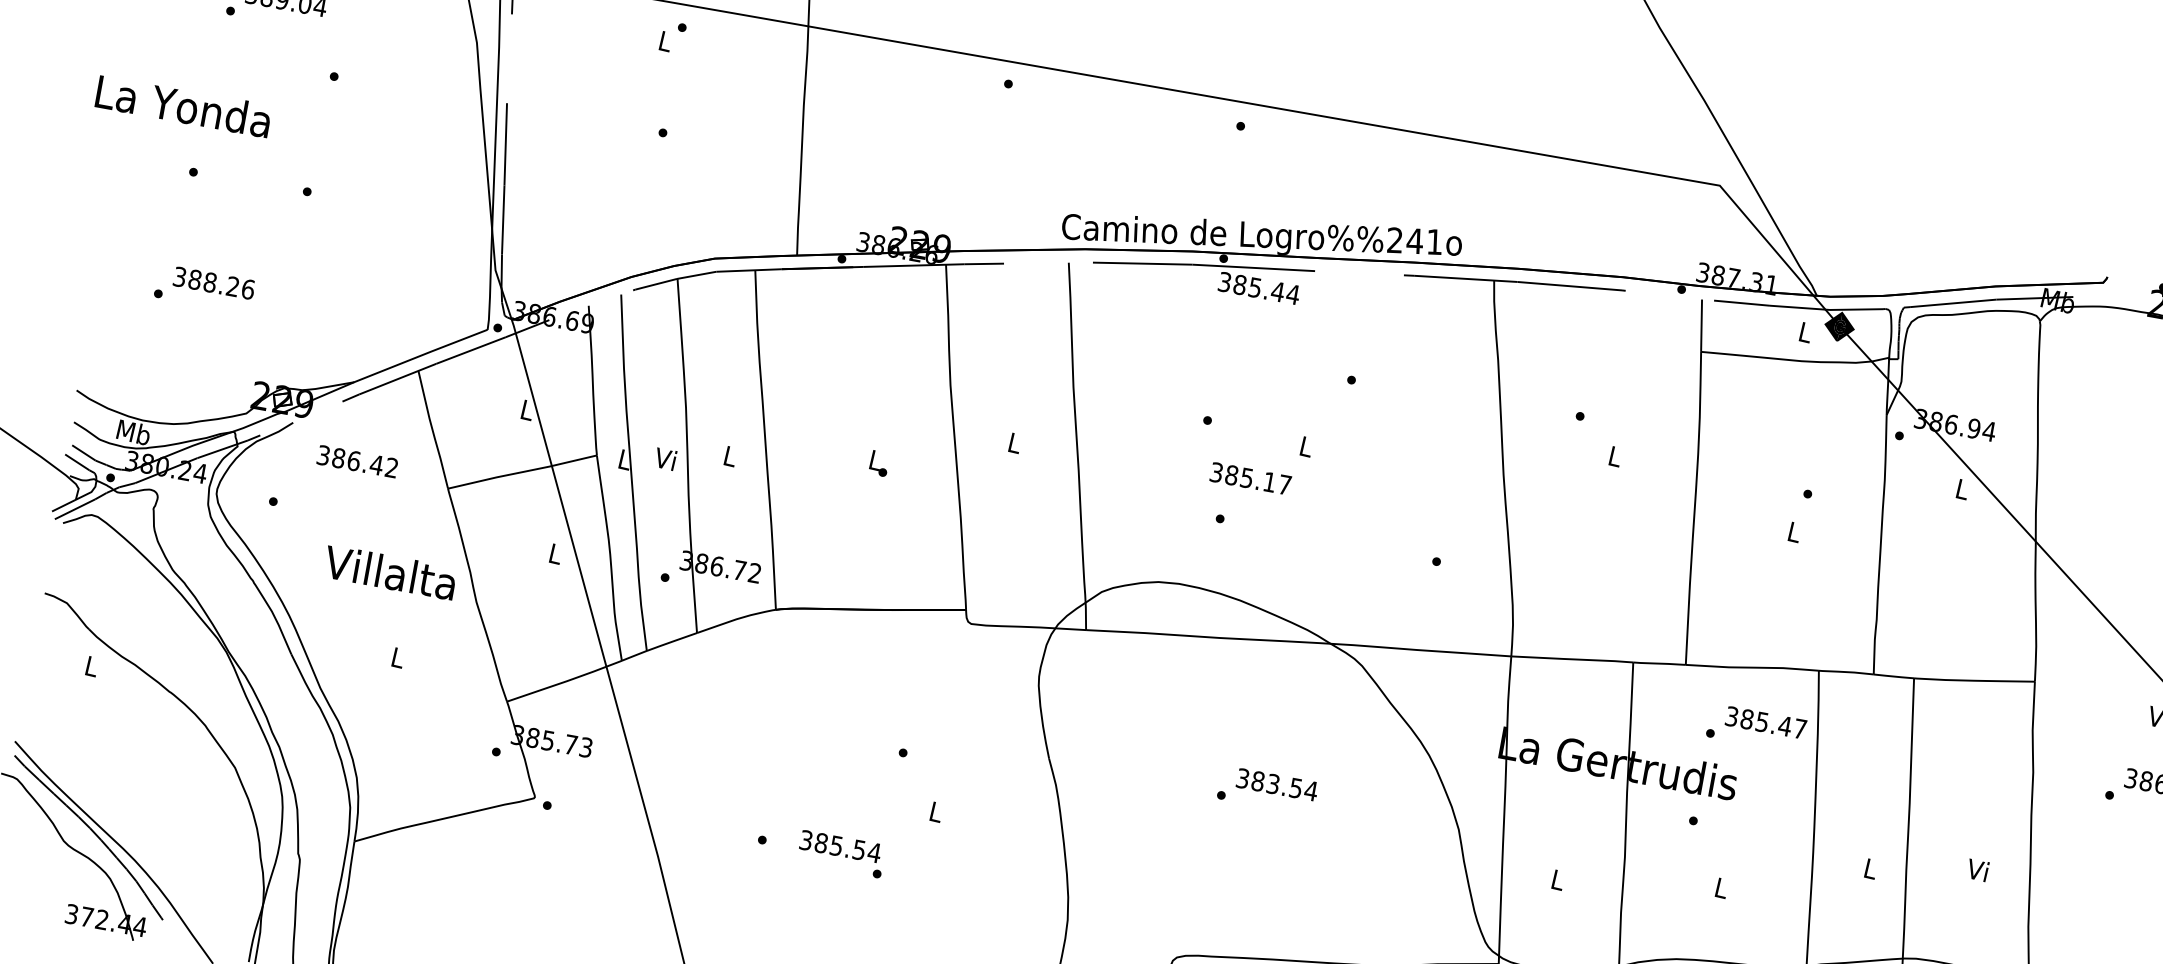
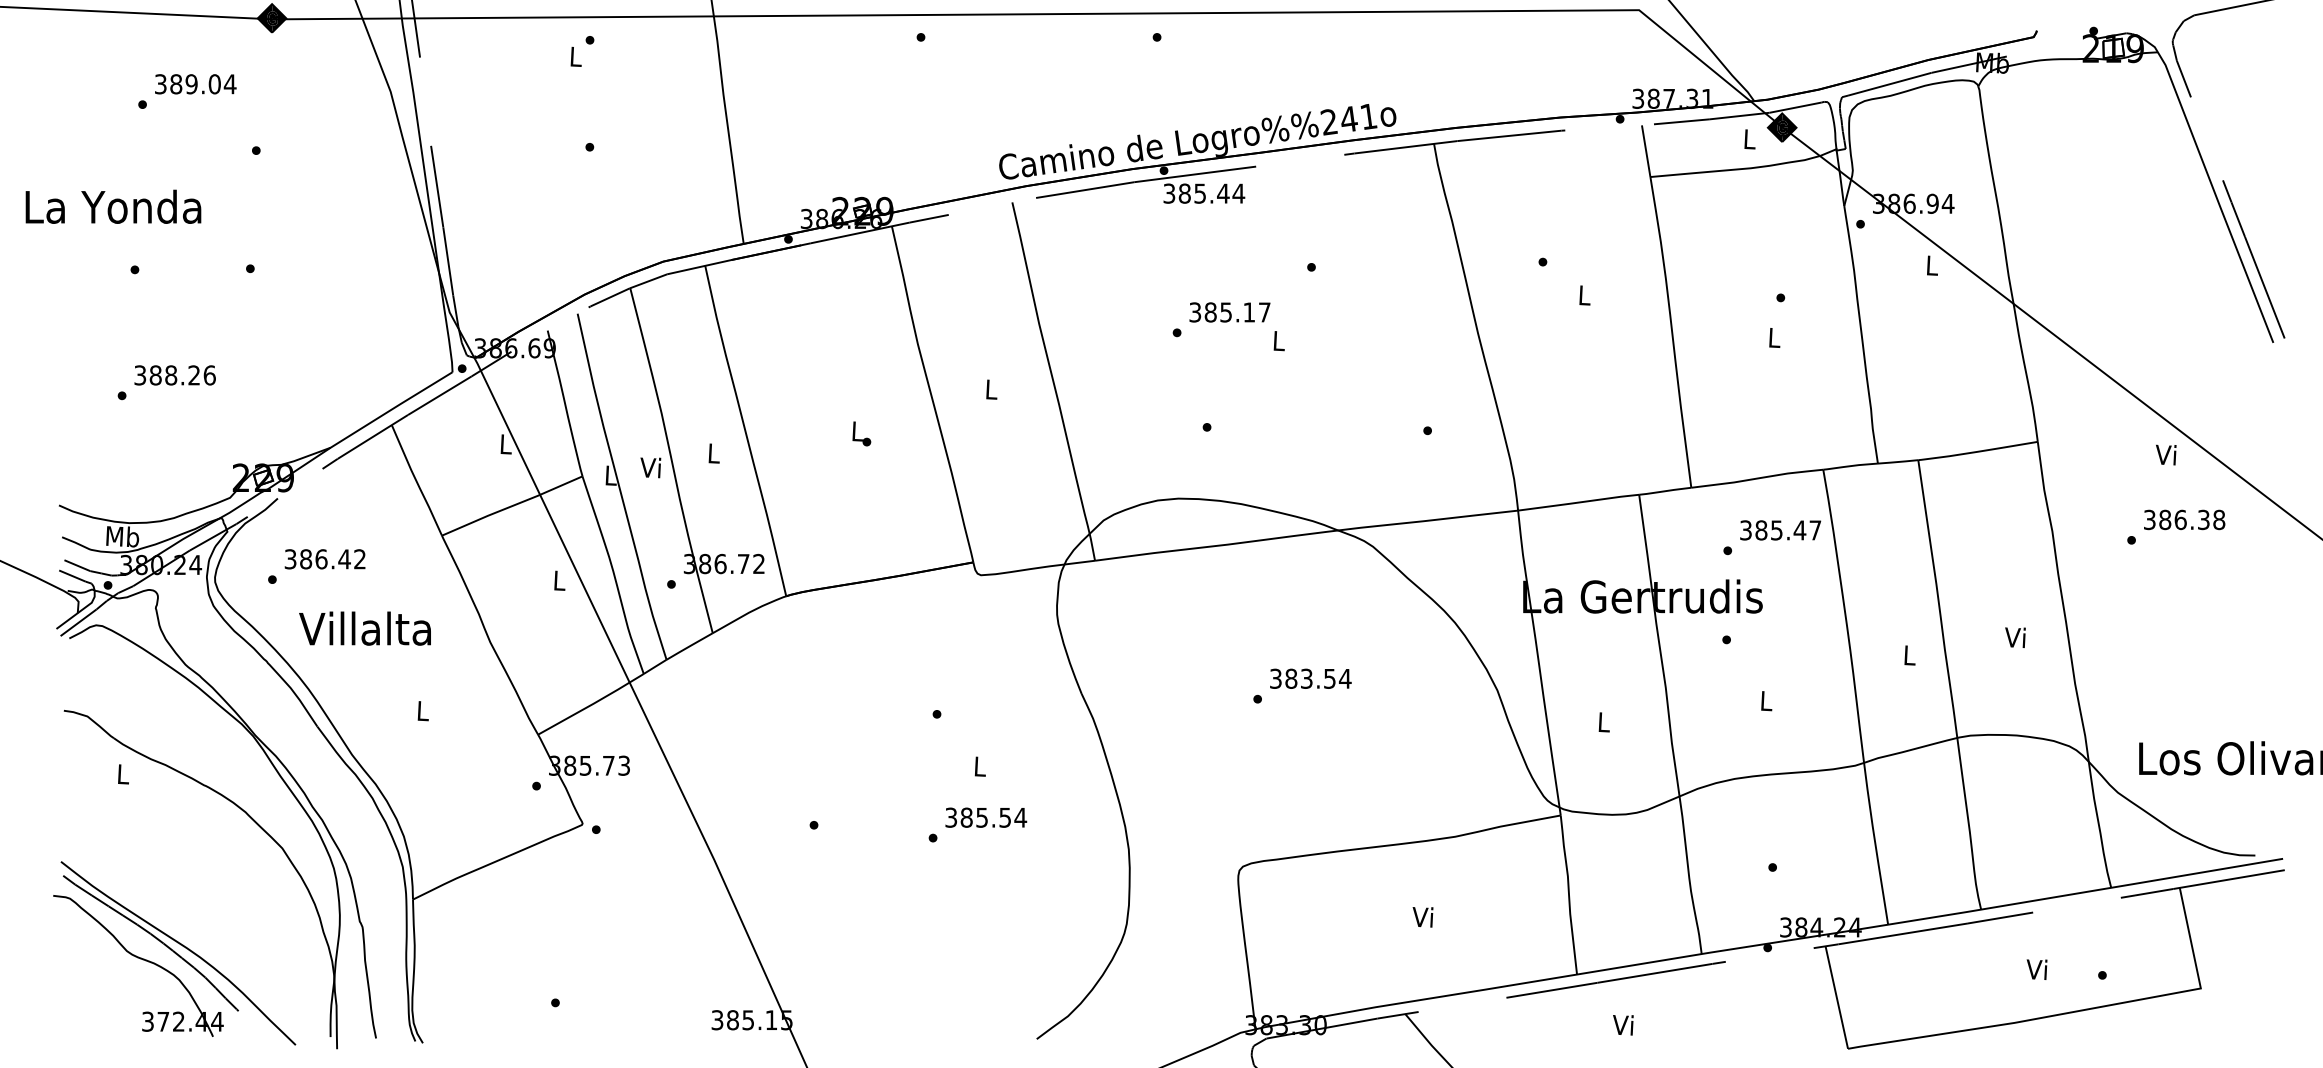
text: (356, 461) -> (324, 559), moved
text: (1250, 478) -> (1229, 312), moved
text: (389, 572) -> (364, 628), moved
text: (840, 846) -> (986, 817), moved

